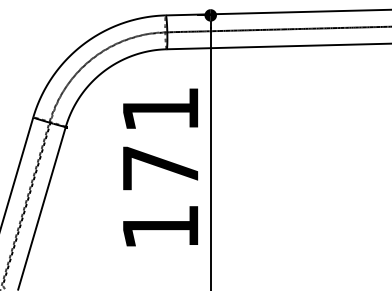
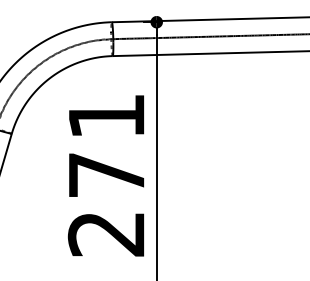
text: (159, 227) -> (105, 234), 171 -> 271

